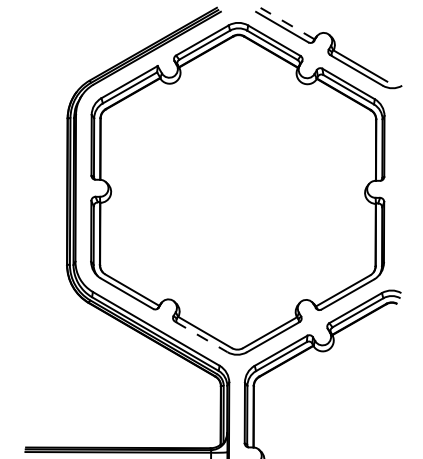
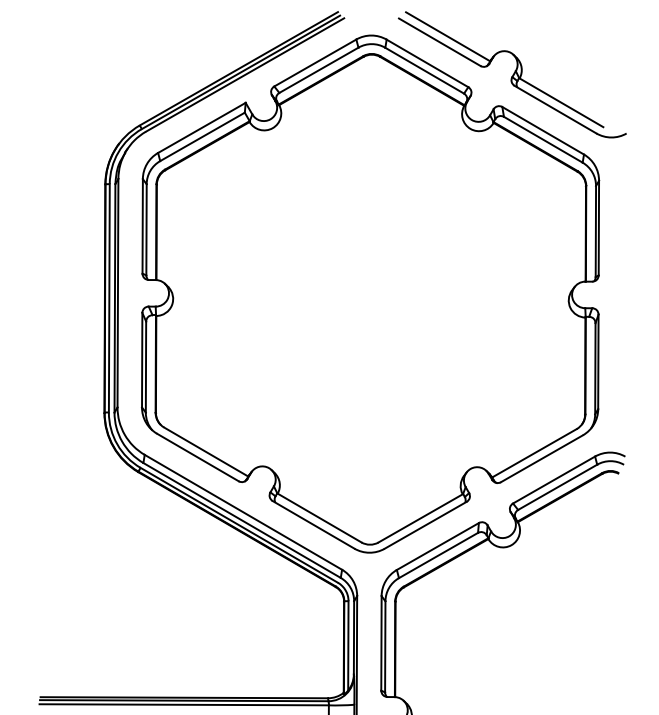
line: (287, 23) -> (447, 36), dashed -> solid
line: (201, 337) -> (313, 525), dashed -> solid

